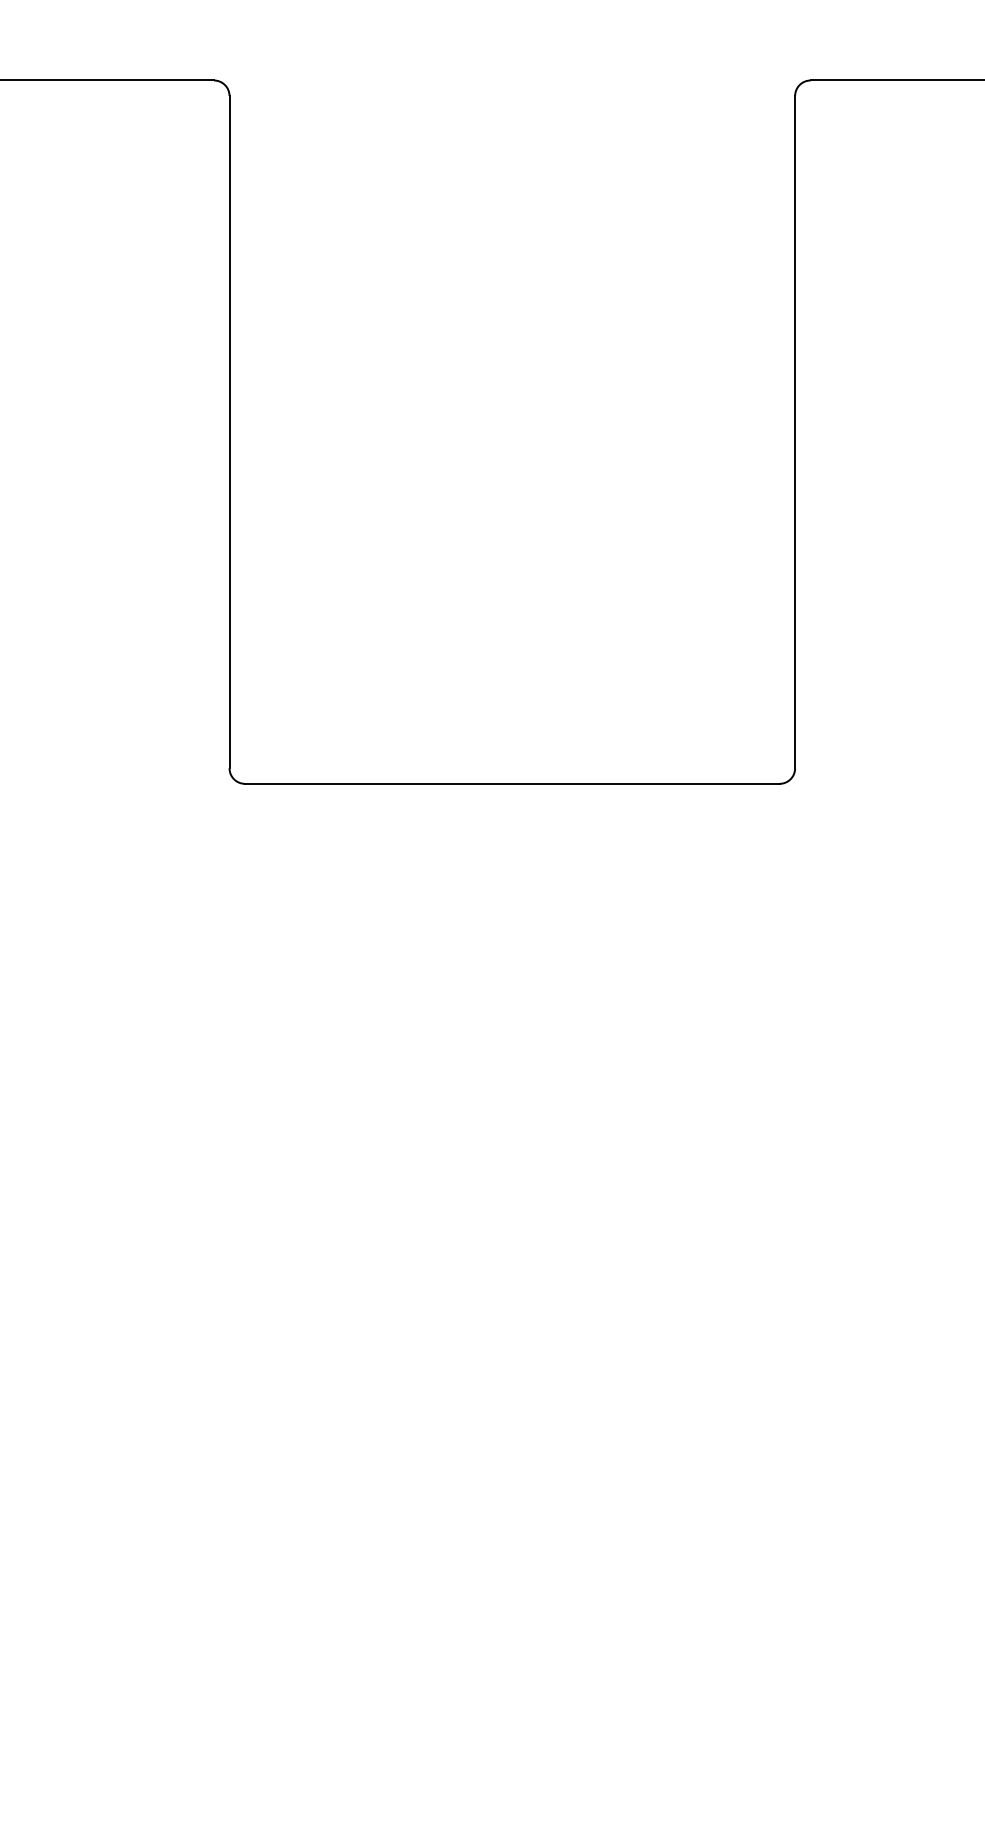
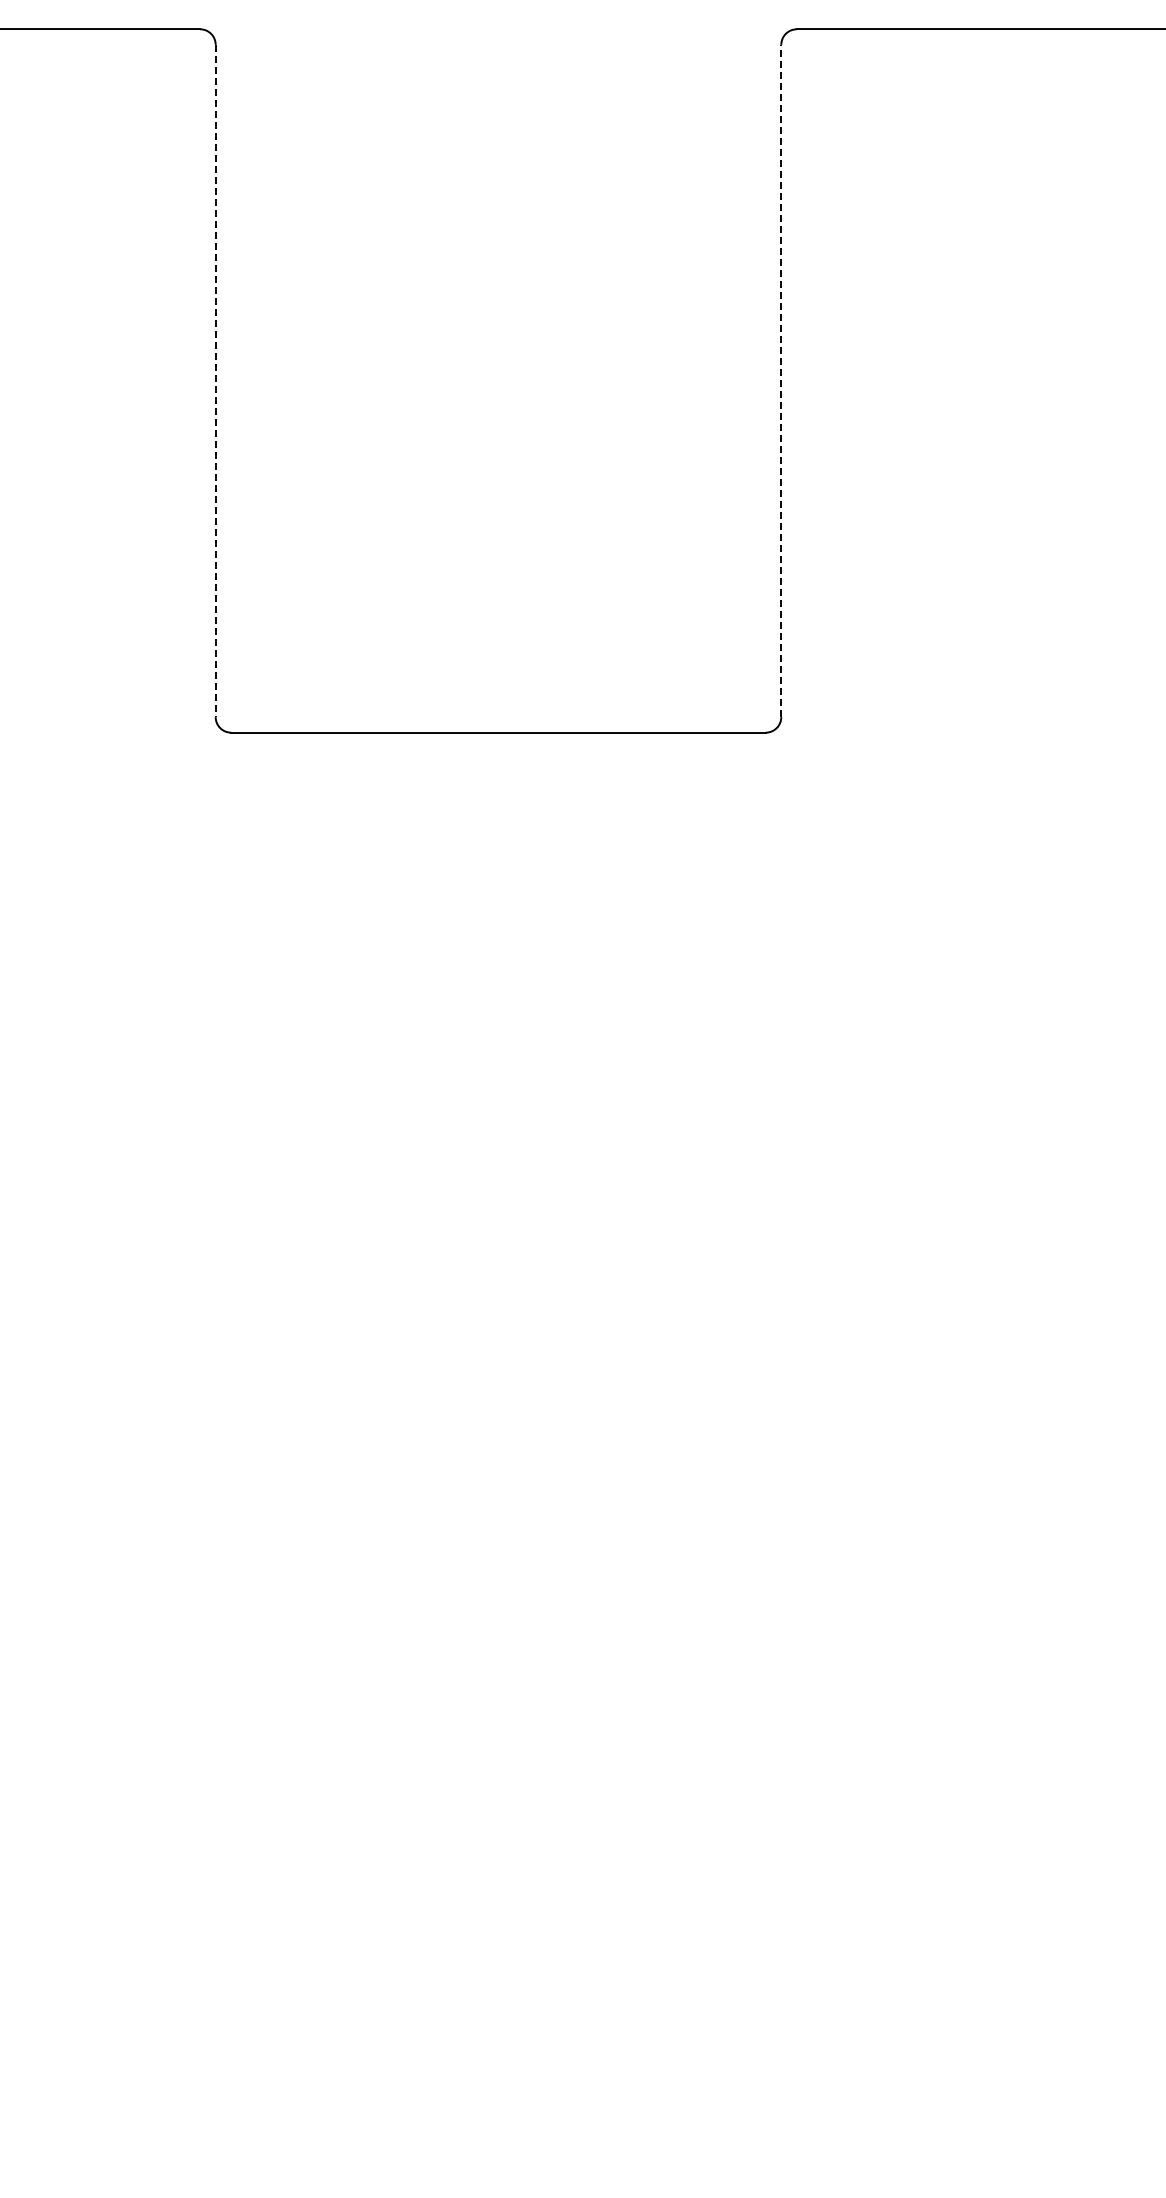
line: (795, 431) -> (781, 380), solid -> dashed
line: (229, 432) -> (215, 381), solid -> dashed

